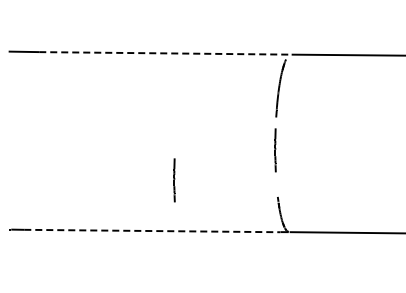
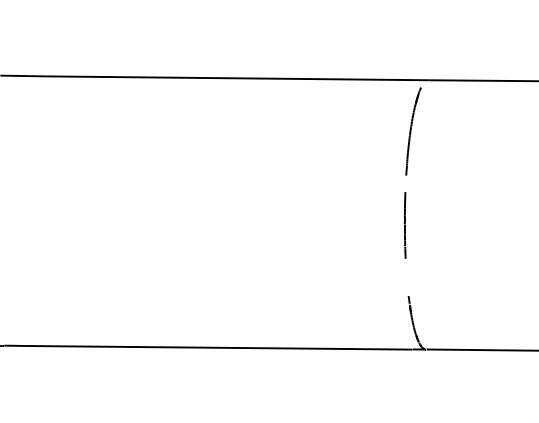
line: (165, 53) -> (238, 78), dashed -> solid
line: (174, 180) -> (251, 271), removed
line: (152, 231) -> (218, 348), dashed -> solid

